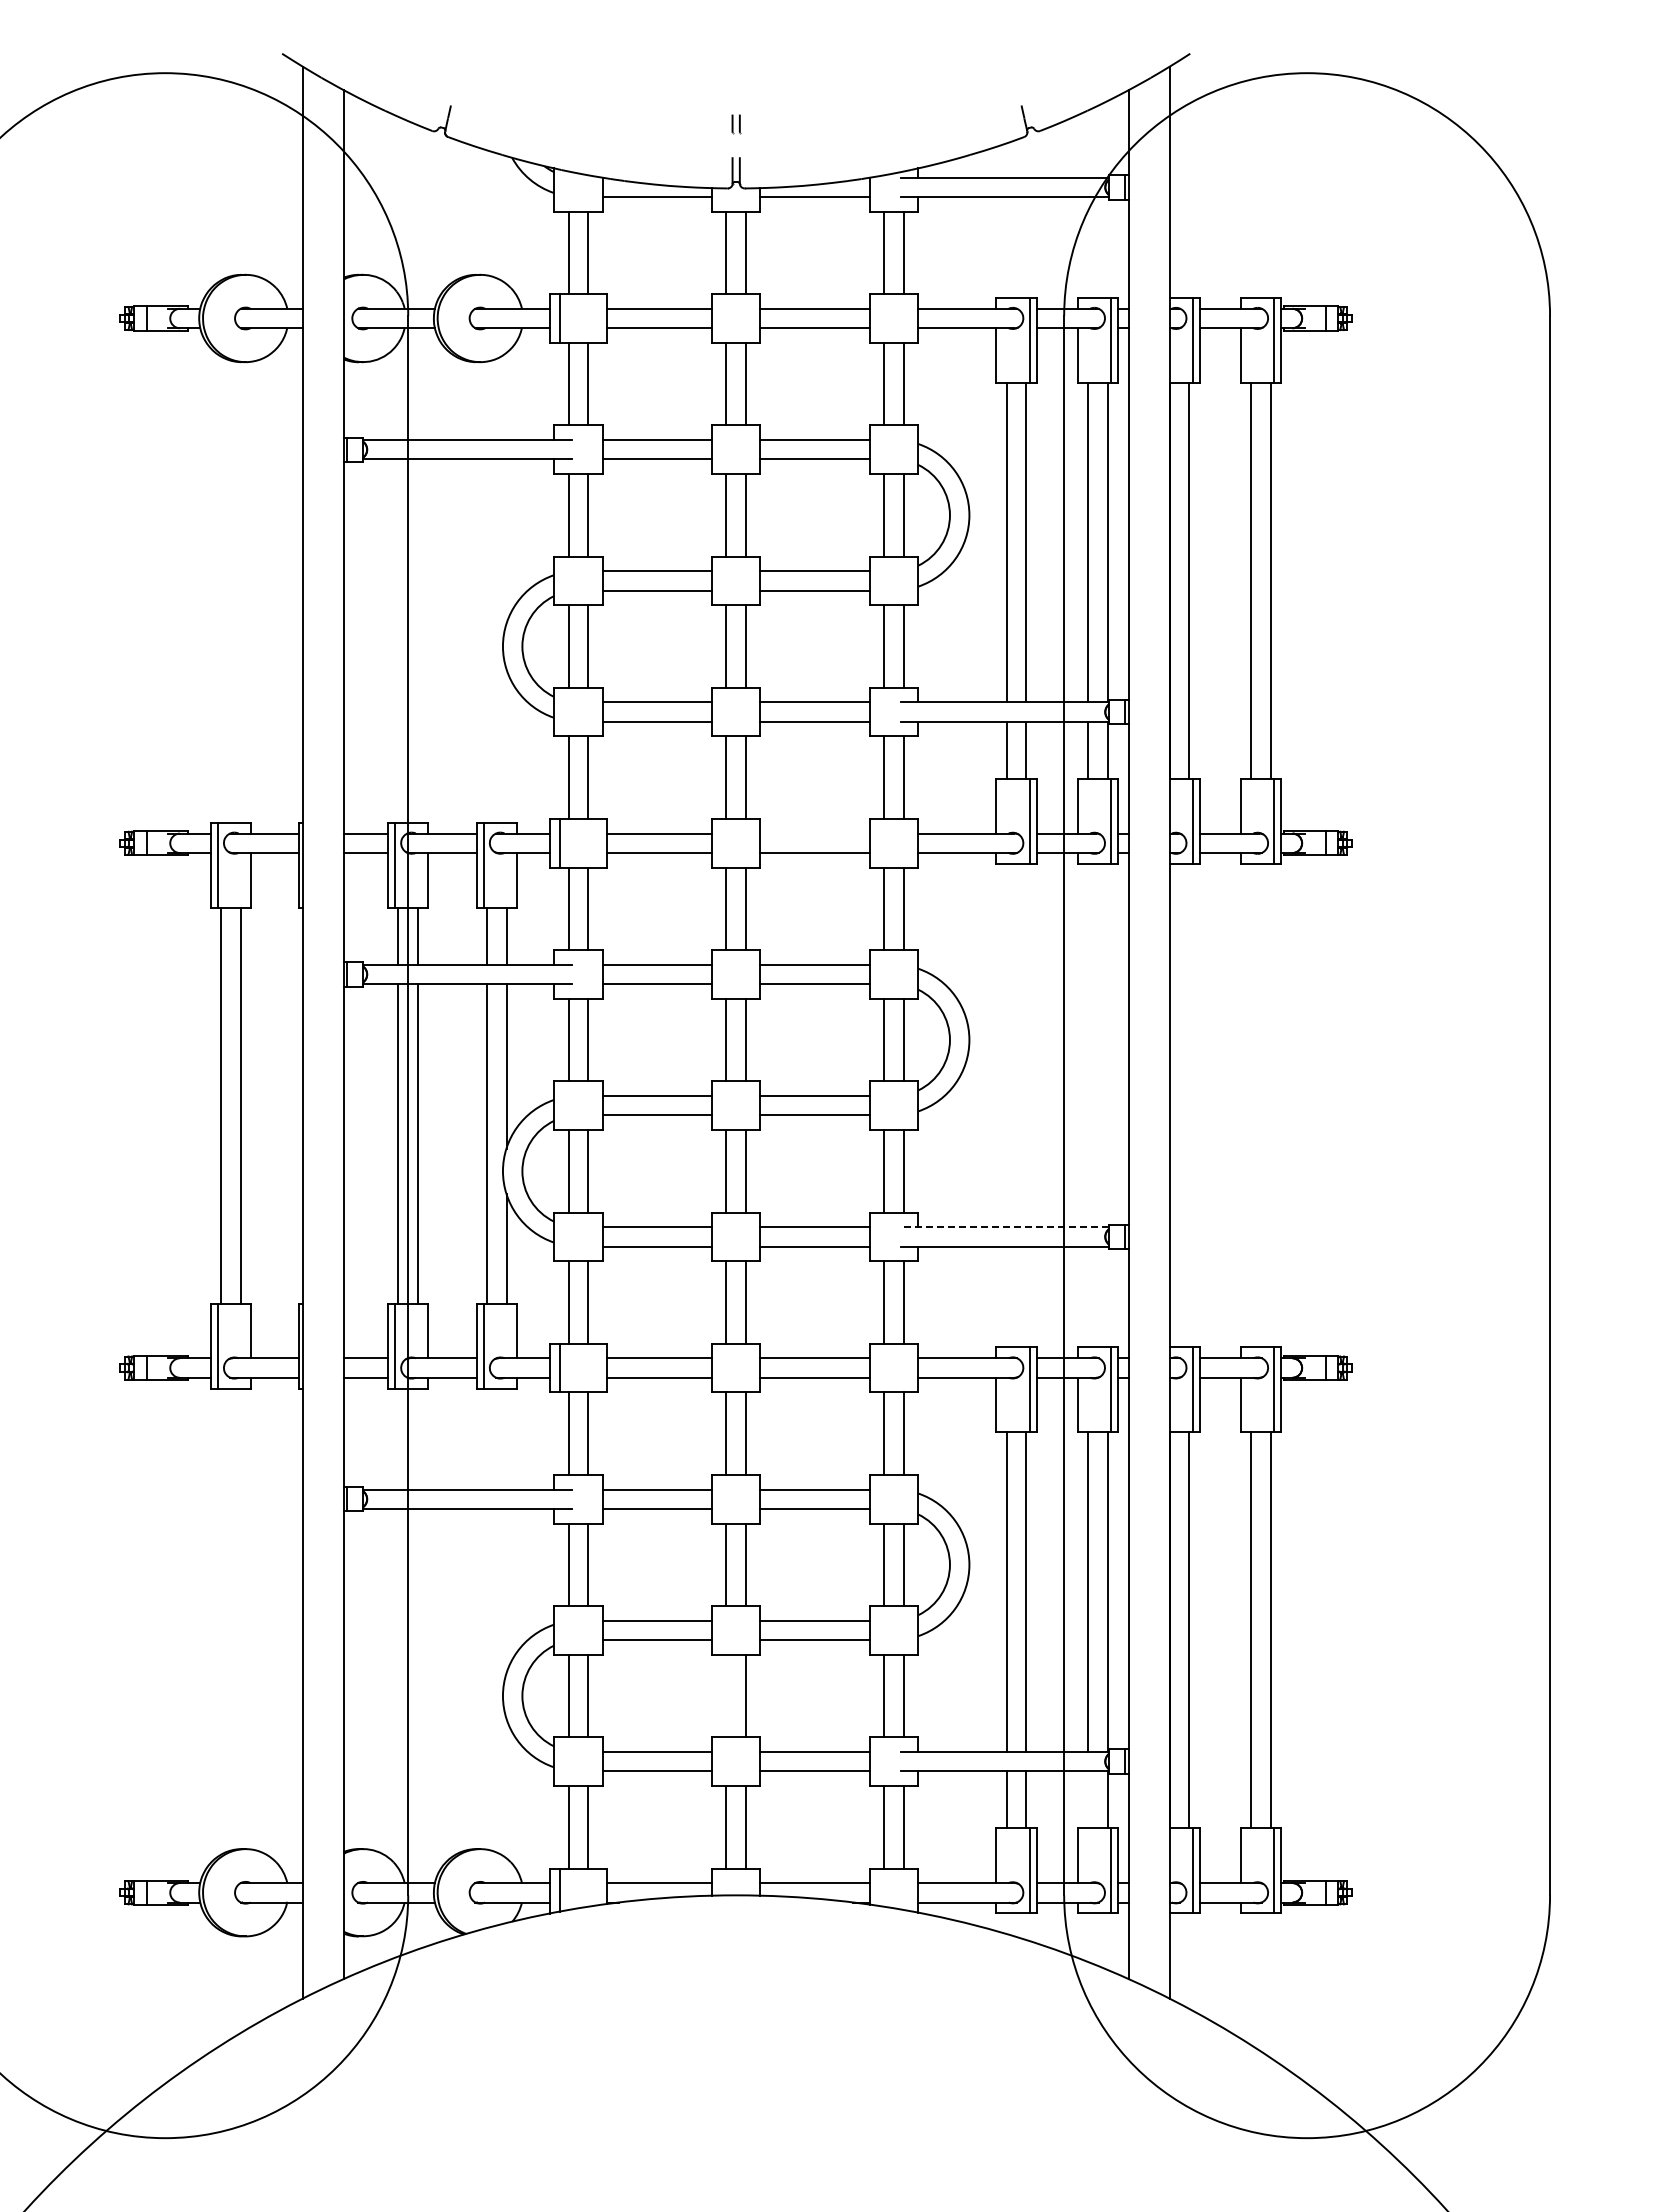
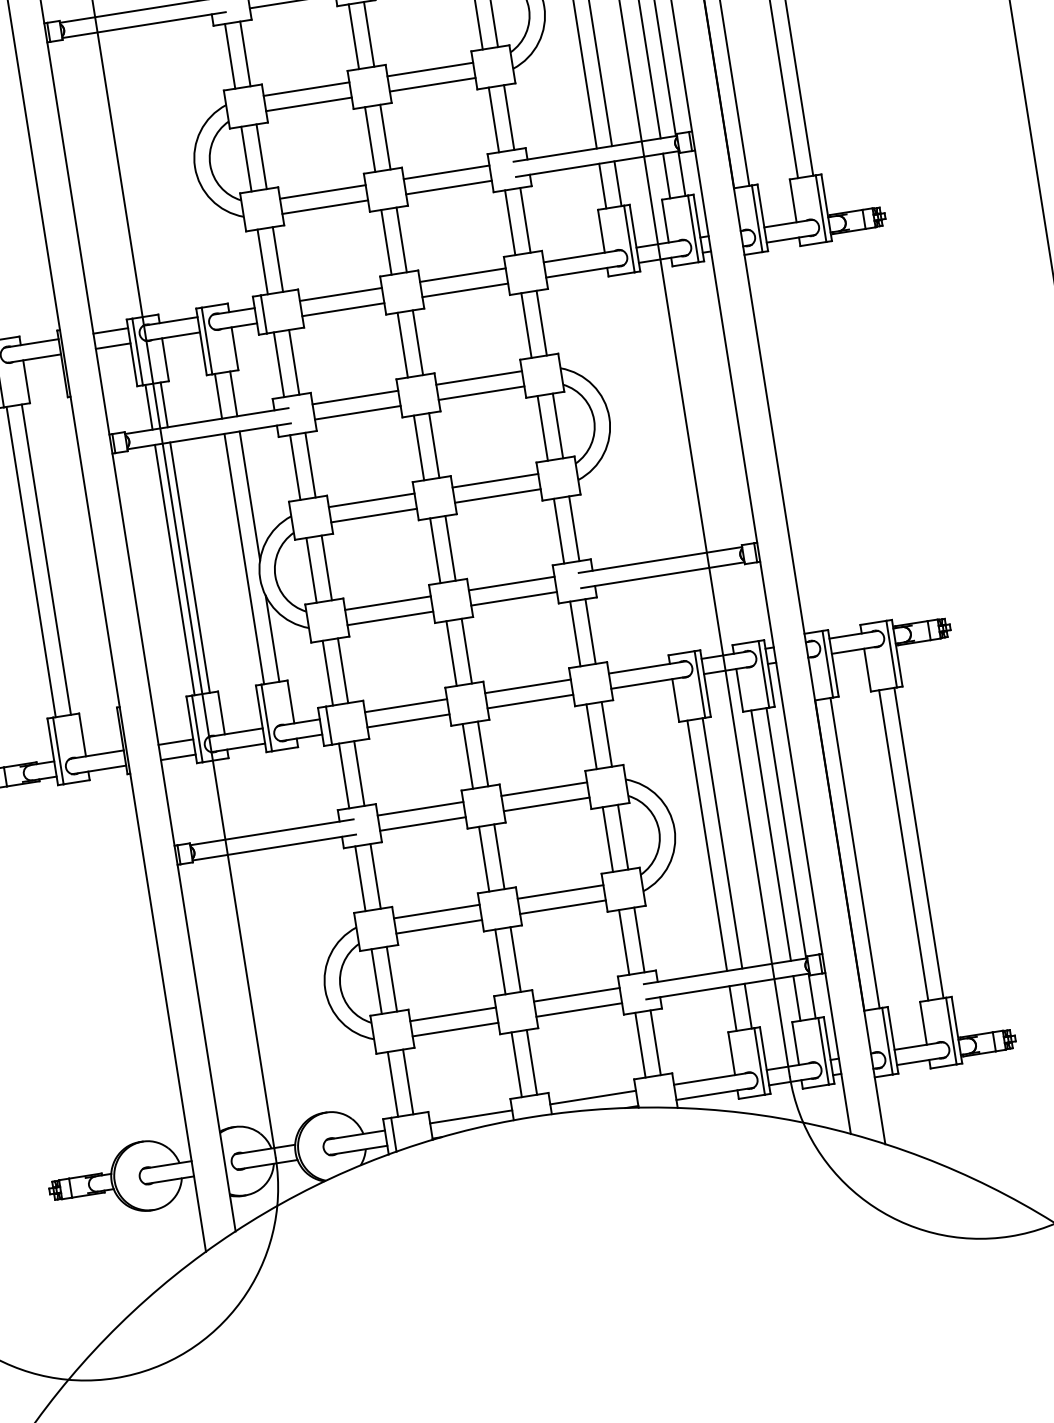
line: (814, 833) -> (462, 275), added
line: (1004, 1227) -> (660, 560), dashed -> solid
line: (726, 1695) -> (500, 961), added
line: (1088, 1799) -> (796, 998), added

